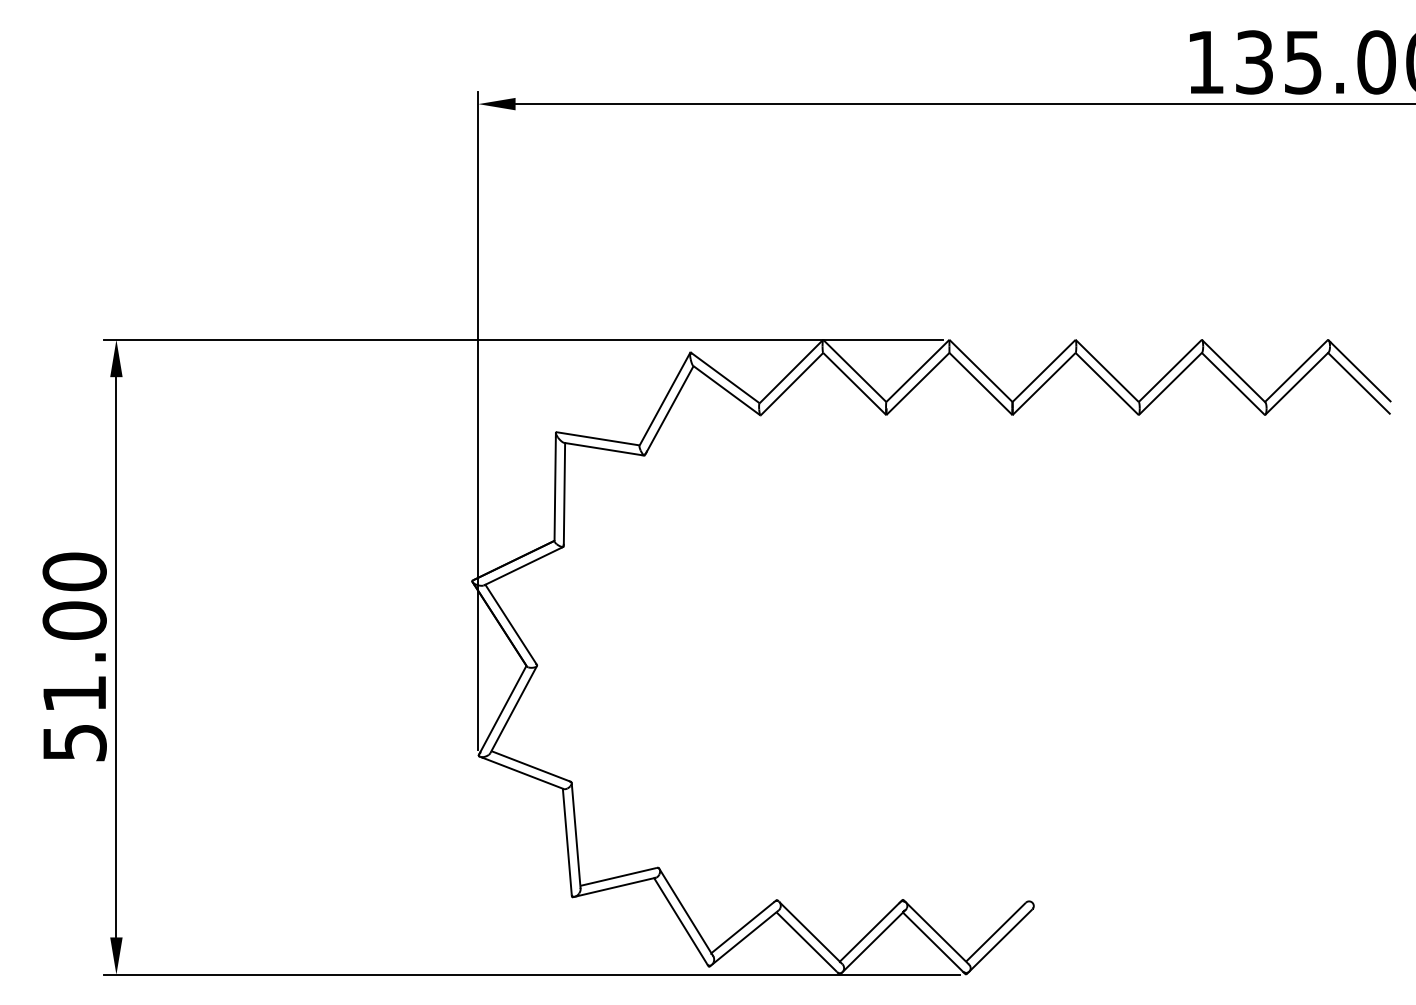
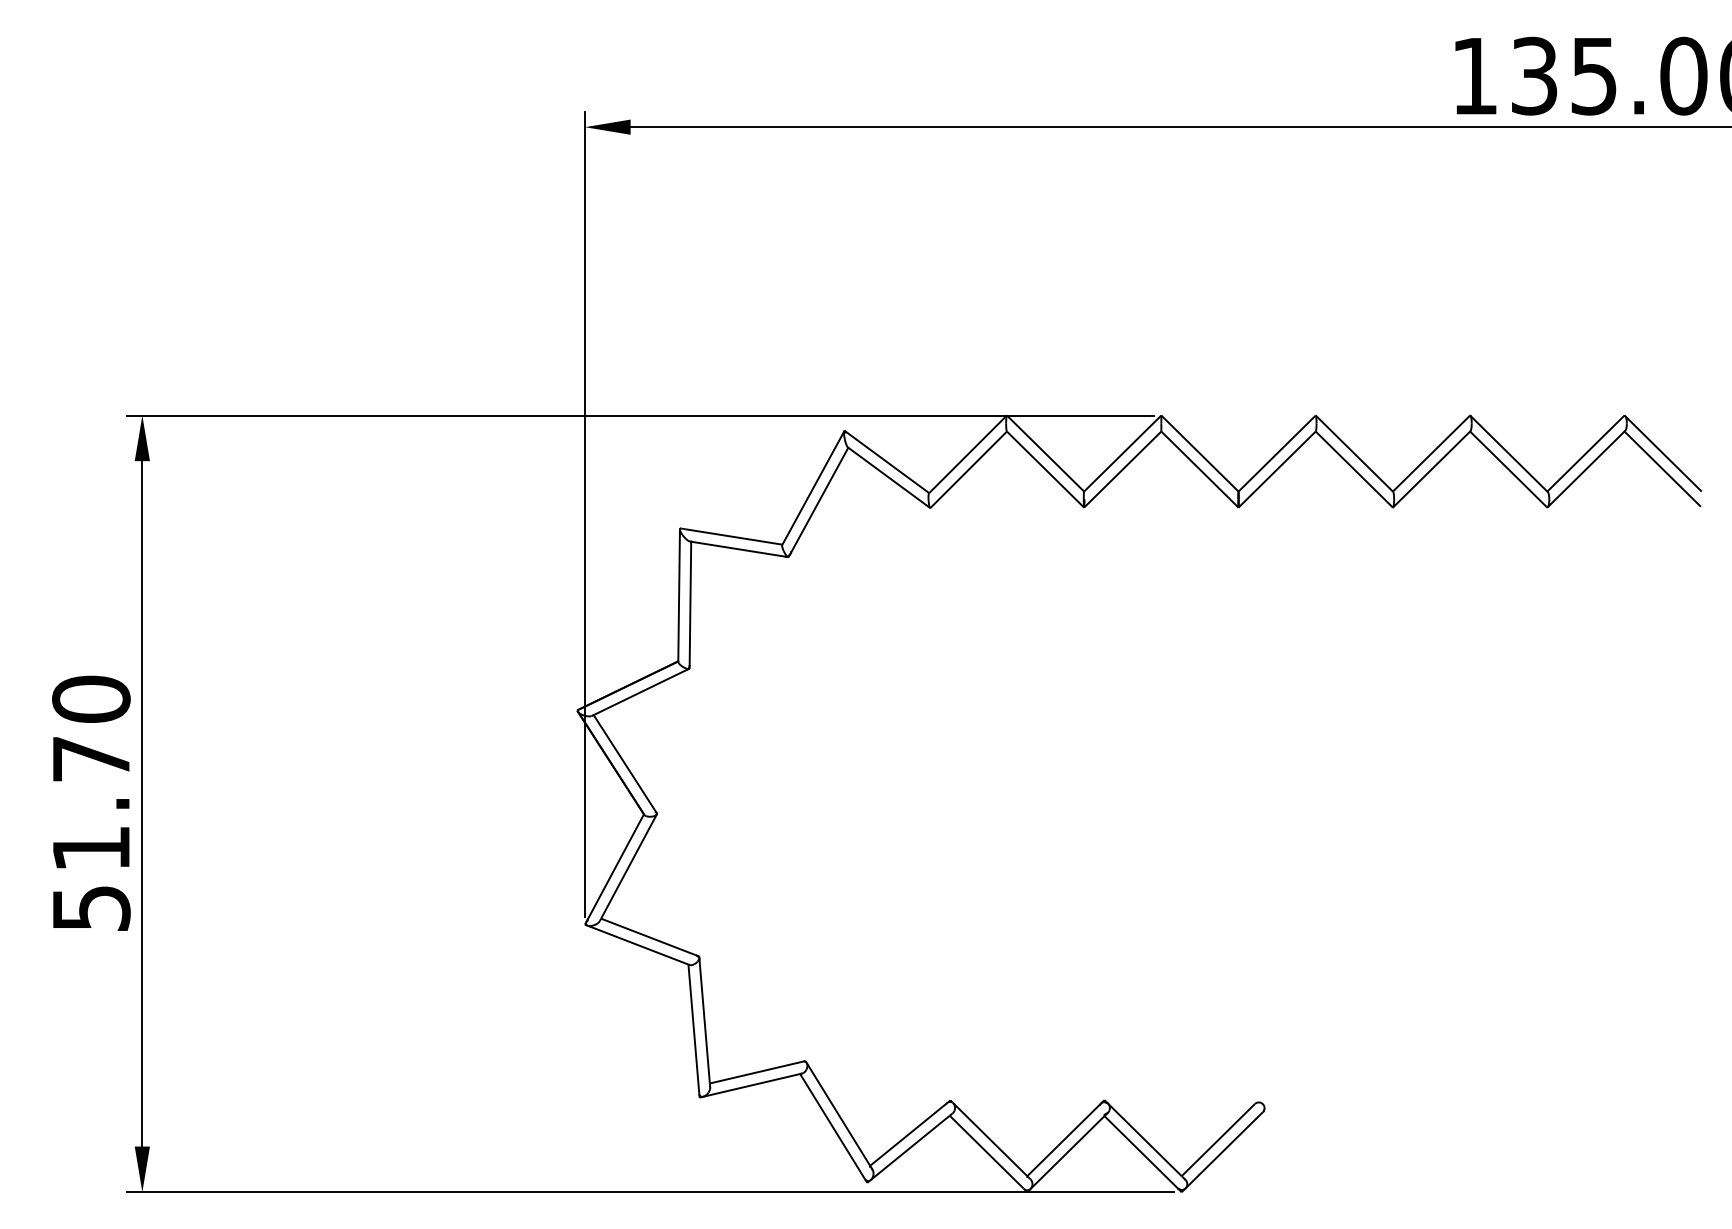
text: (74, 620) -> (91, 758), 51.00 -> 51.70

